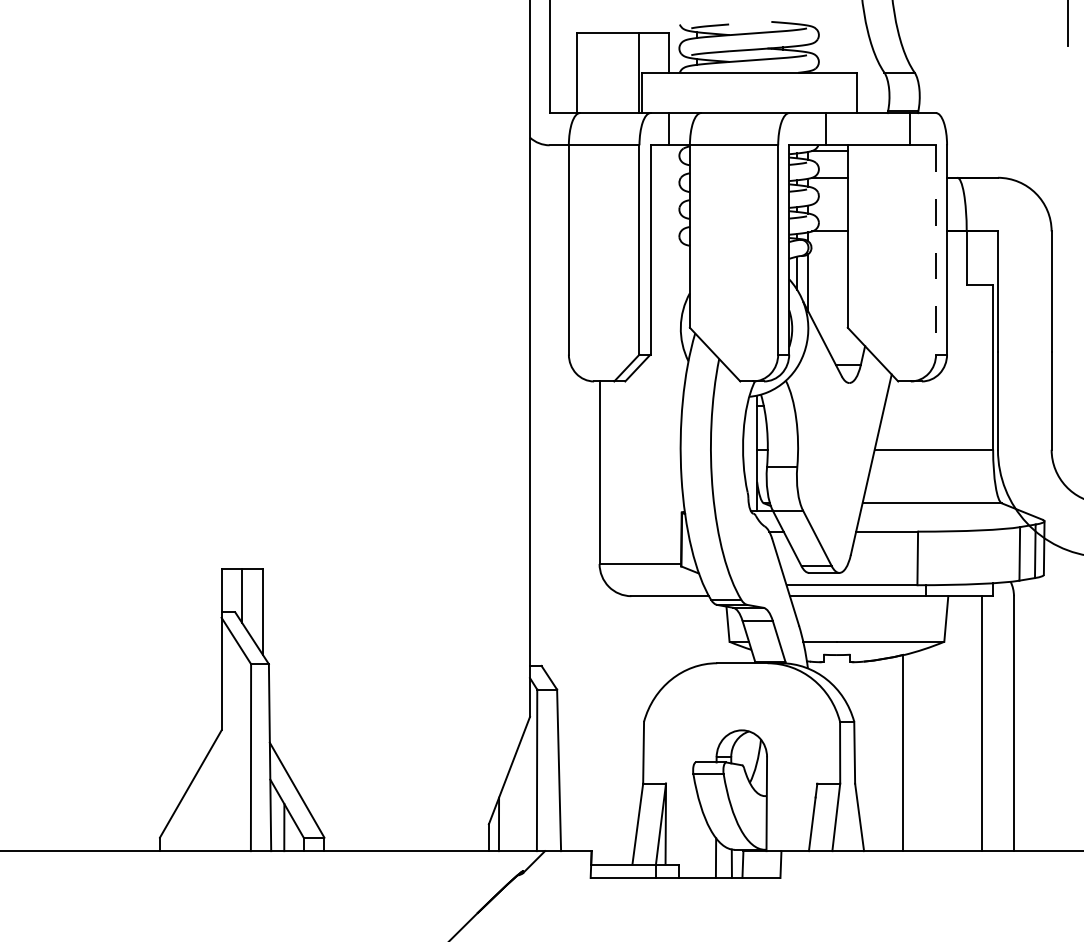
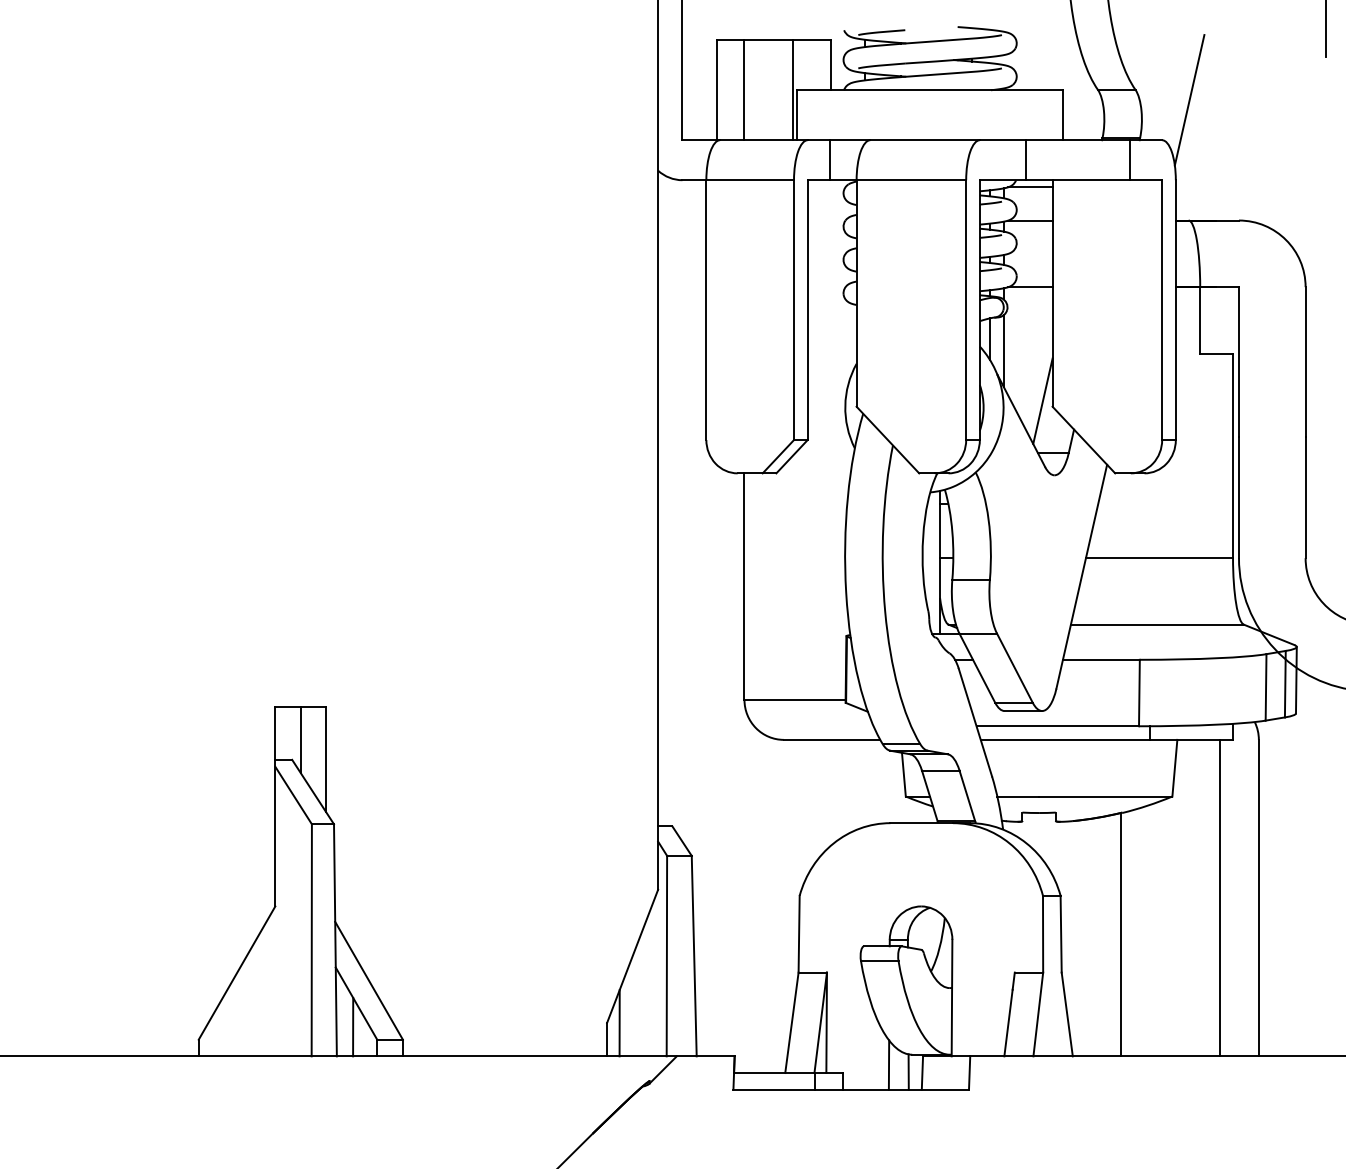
line: (599, 73) -> (744, 90), added
line: (958, 81) -> (1189, 100), added
line: (936, 250) -> (1162, 310), dashed -> solid
line: (839, 323) -> (1042, 401), added

